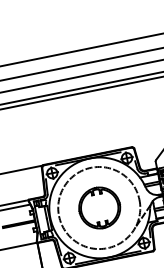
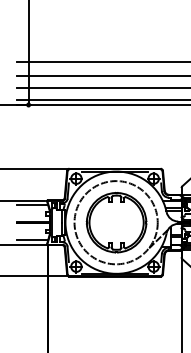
part: (99, 207) -> (116, 222), size x1.43
line: (21, 240) -> (32, 239), added

